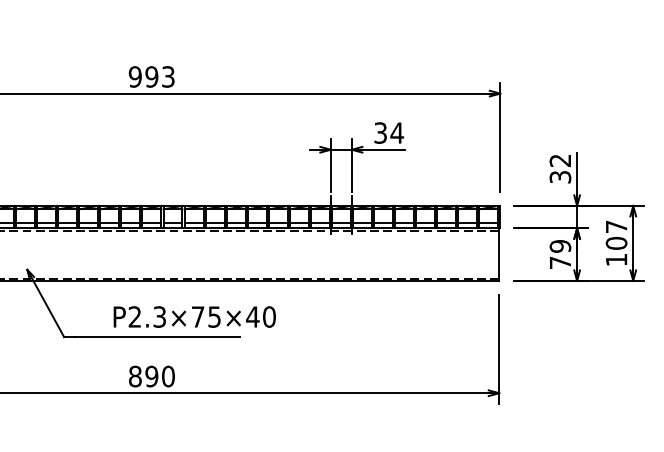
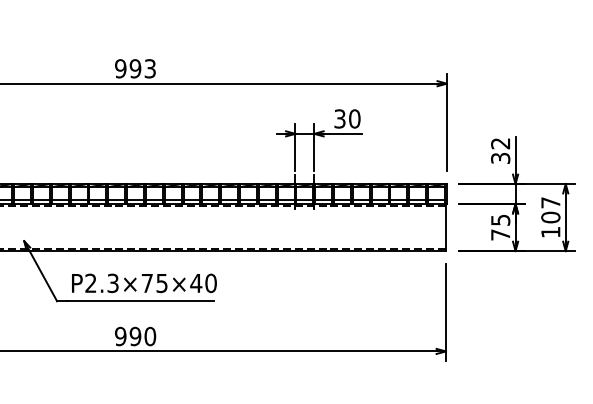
text: (397, 132) -> (355, 118), 34 -> 30
text: (559, 246) -> (499, 220), 79 -> 75
text: (194, 316) -> (144, 282), moved
text: (134, 376) -> (119, 336), 890 -> 990

